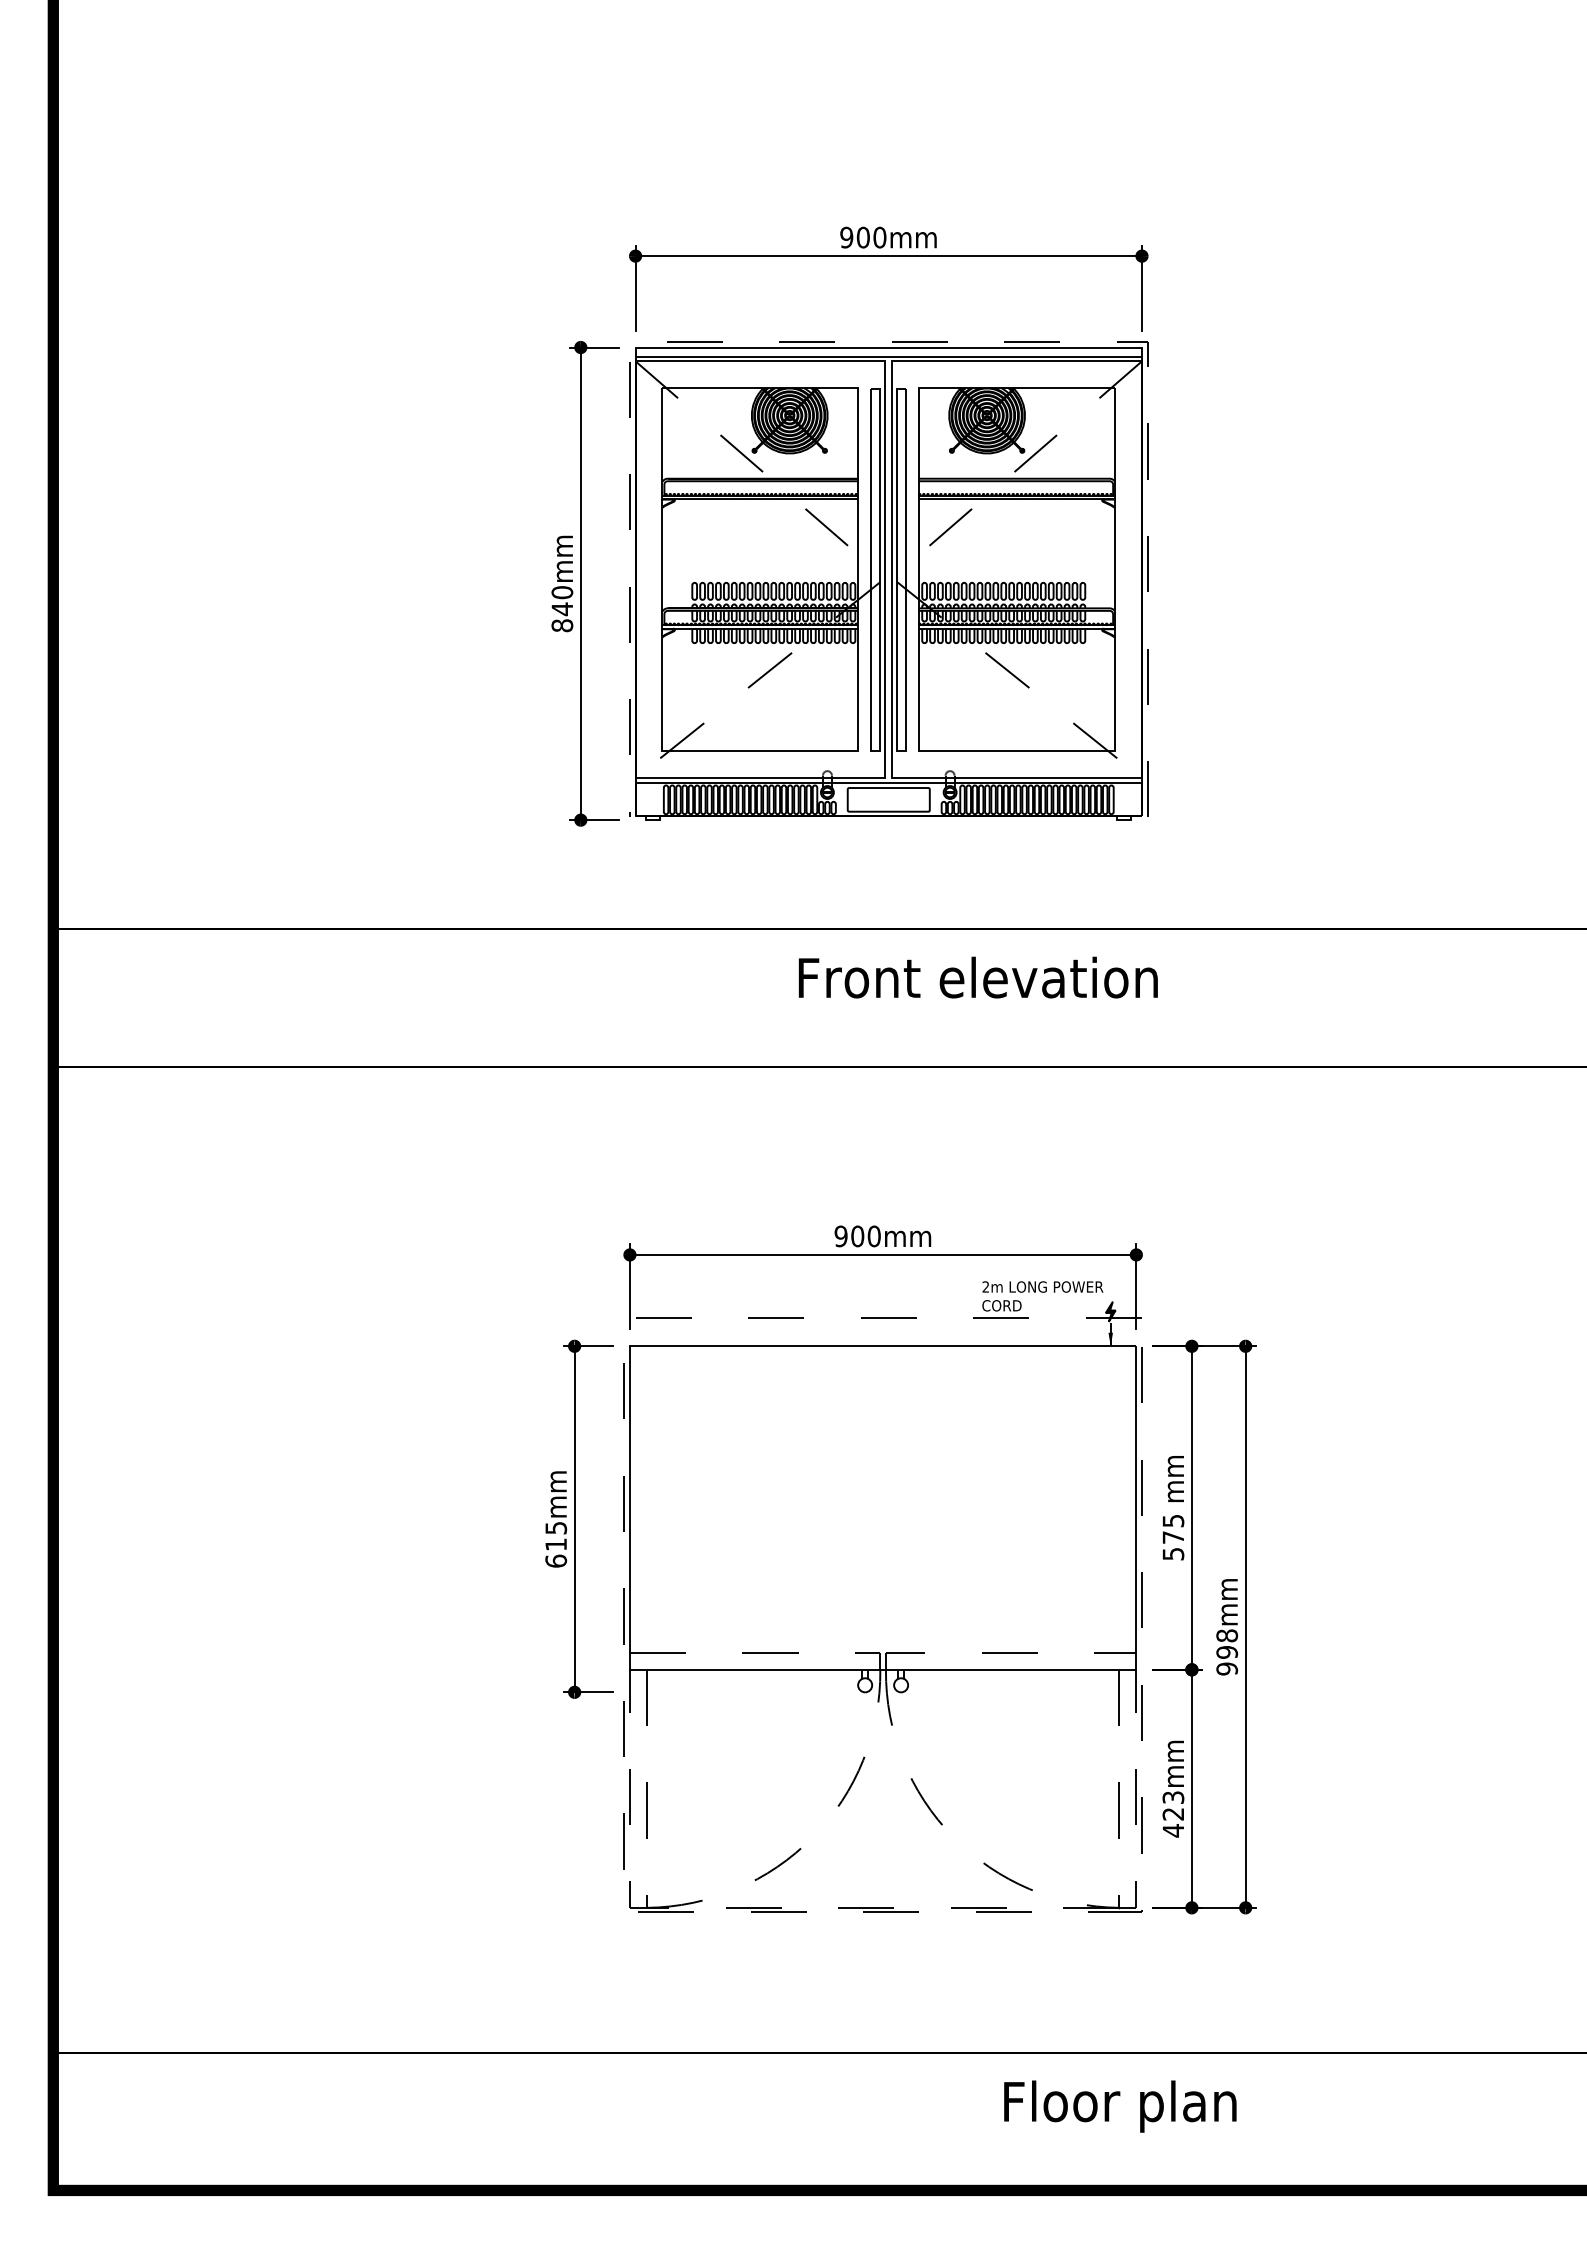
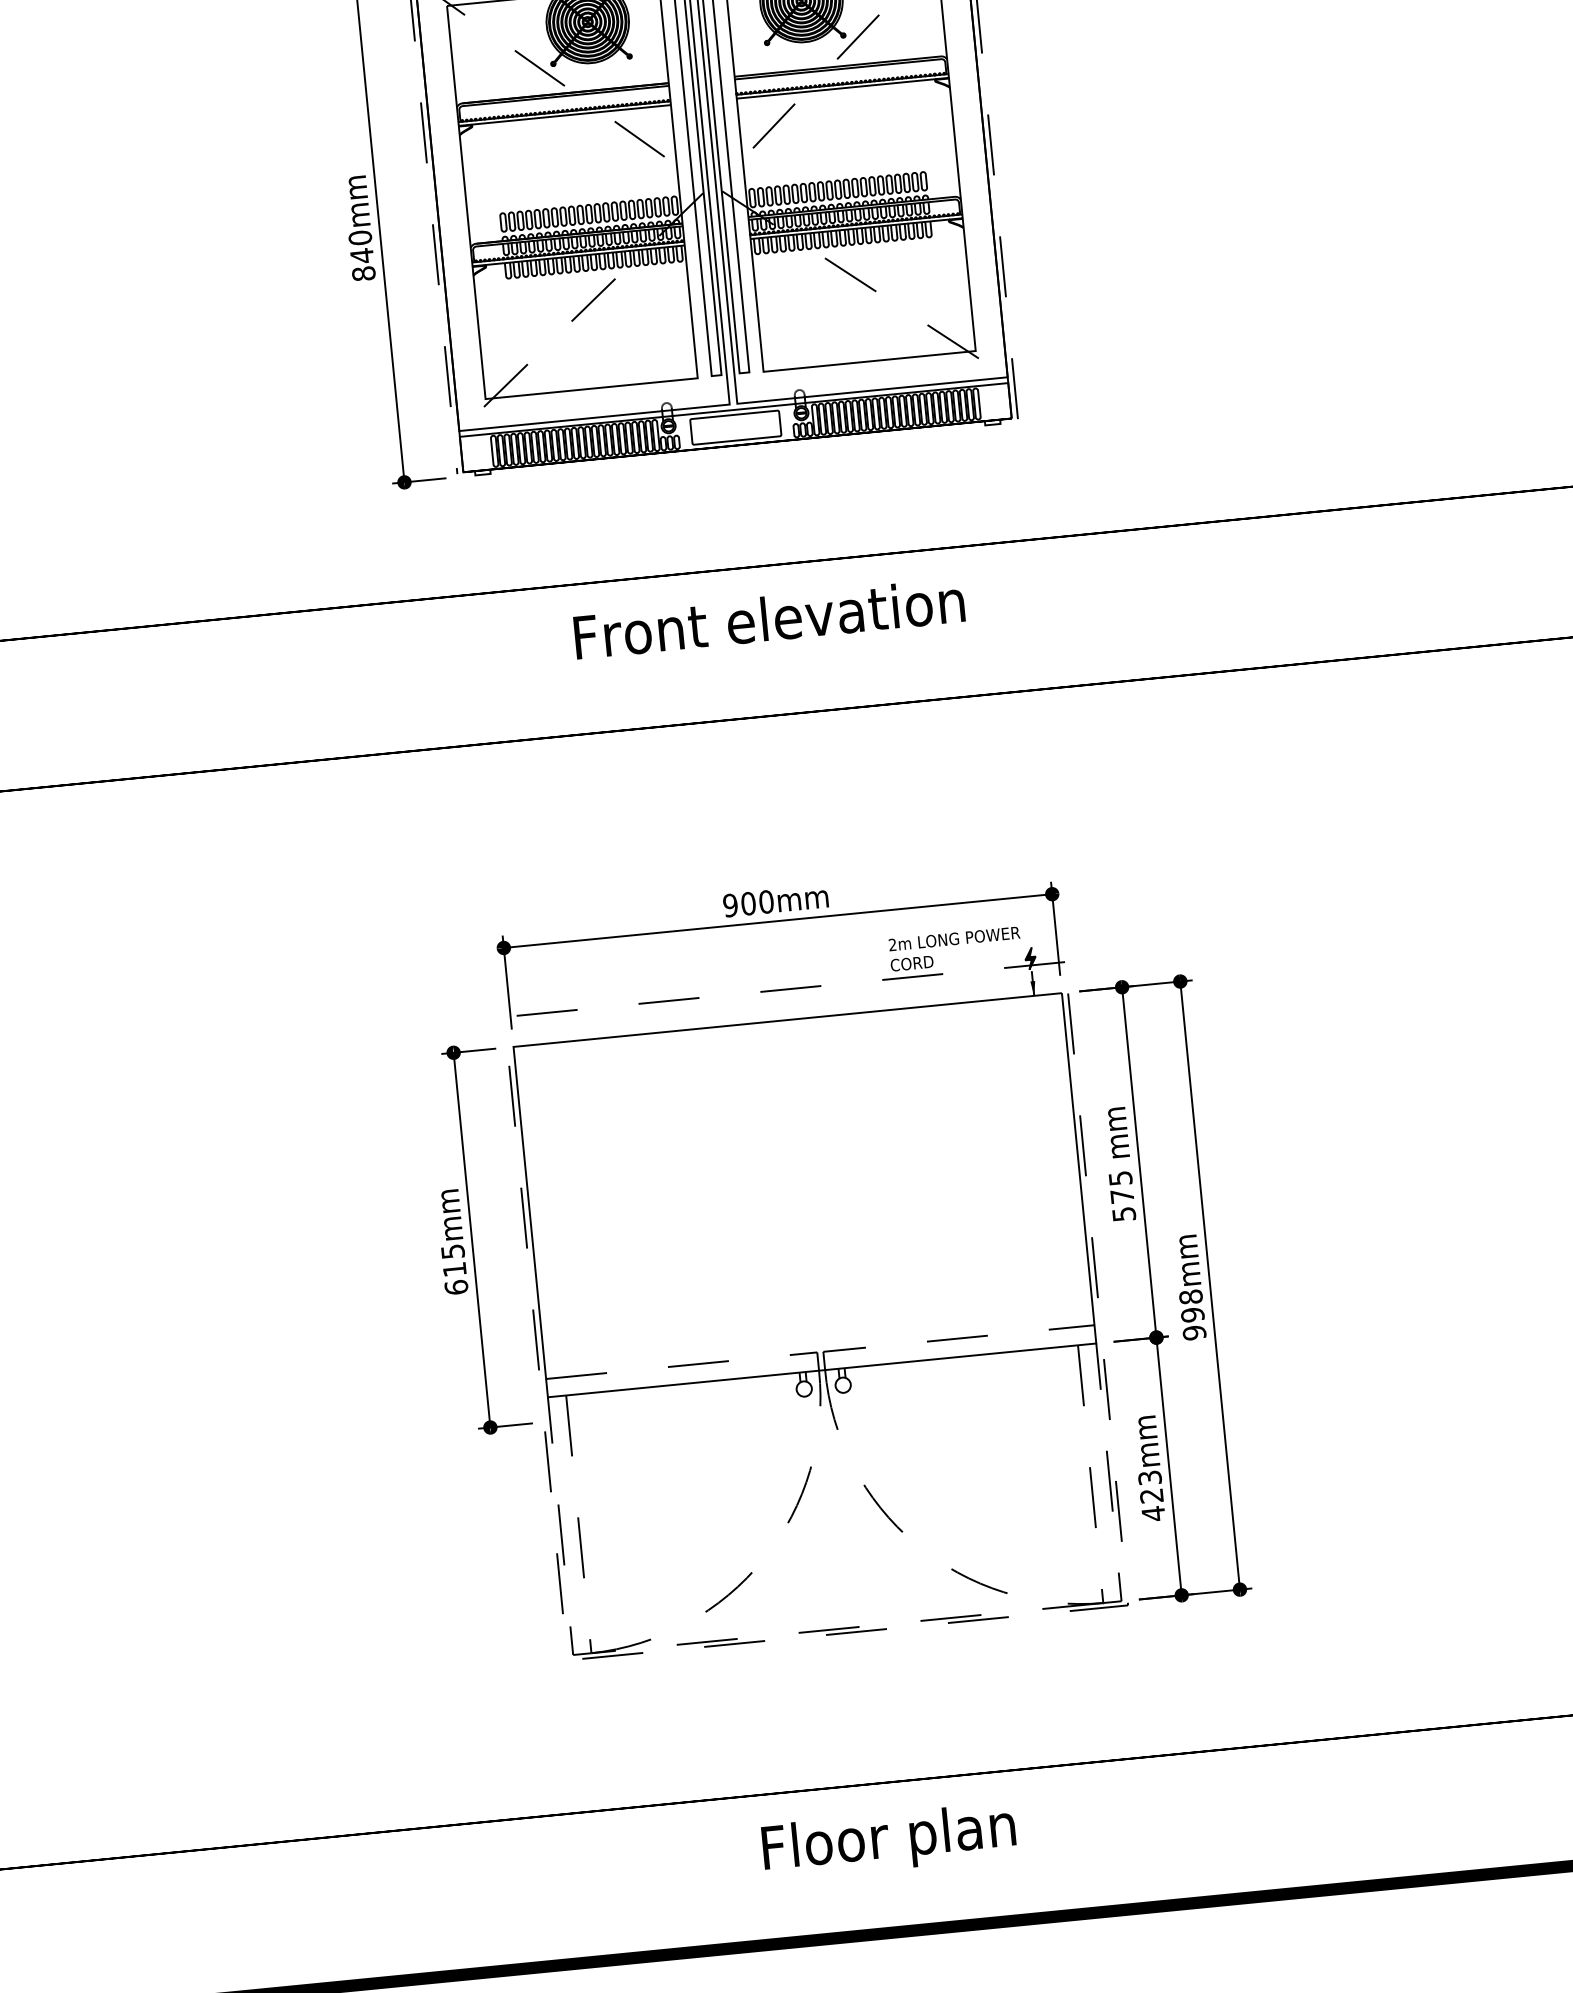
text: (977, 977) -> (768, 618), moved
text: (1120, 2106) -> (889, 1841), moved

